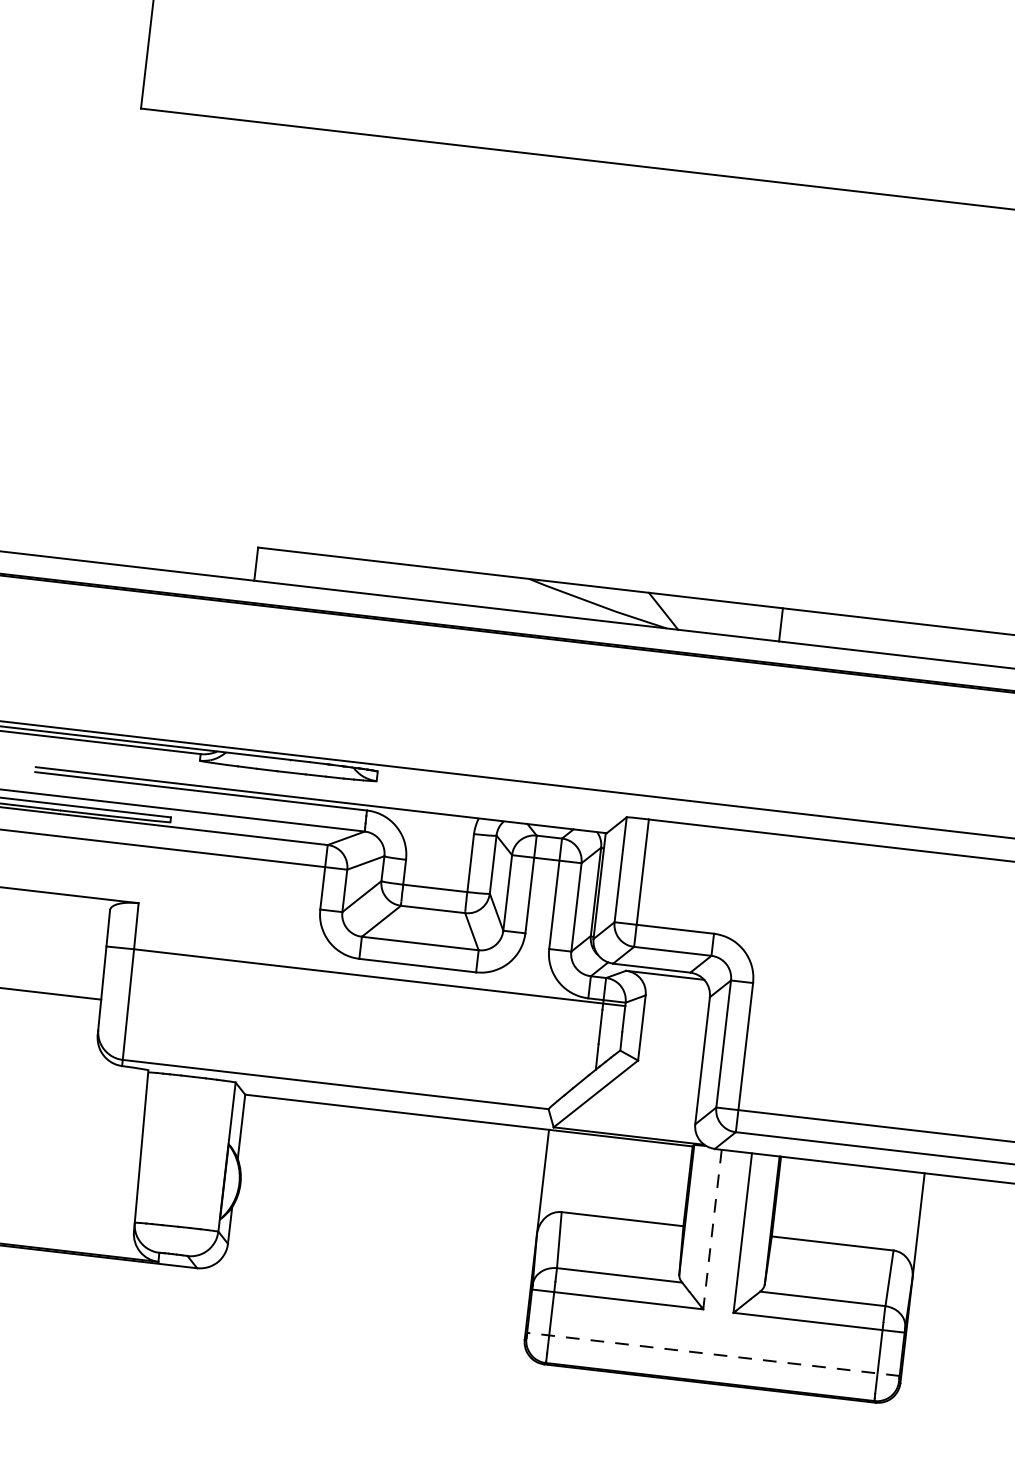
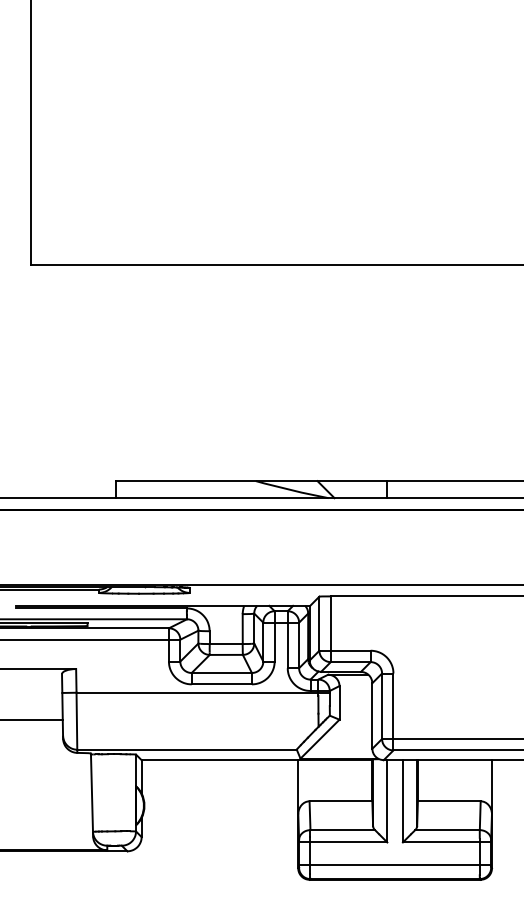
line: (712, 1229) -> (387, 801), dashed -> solid
line: (712, 1353) -> (394, 864), dashed -> solid

